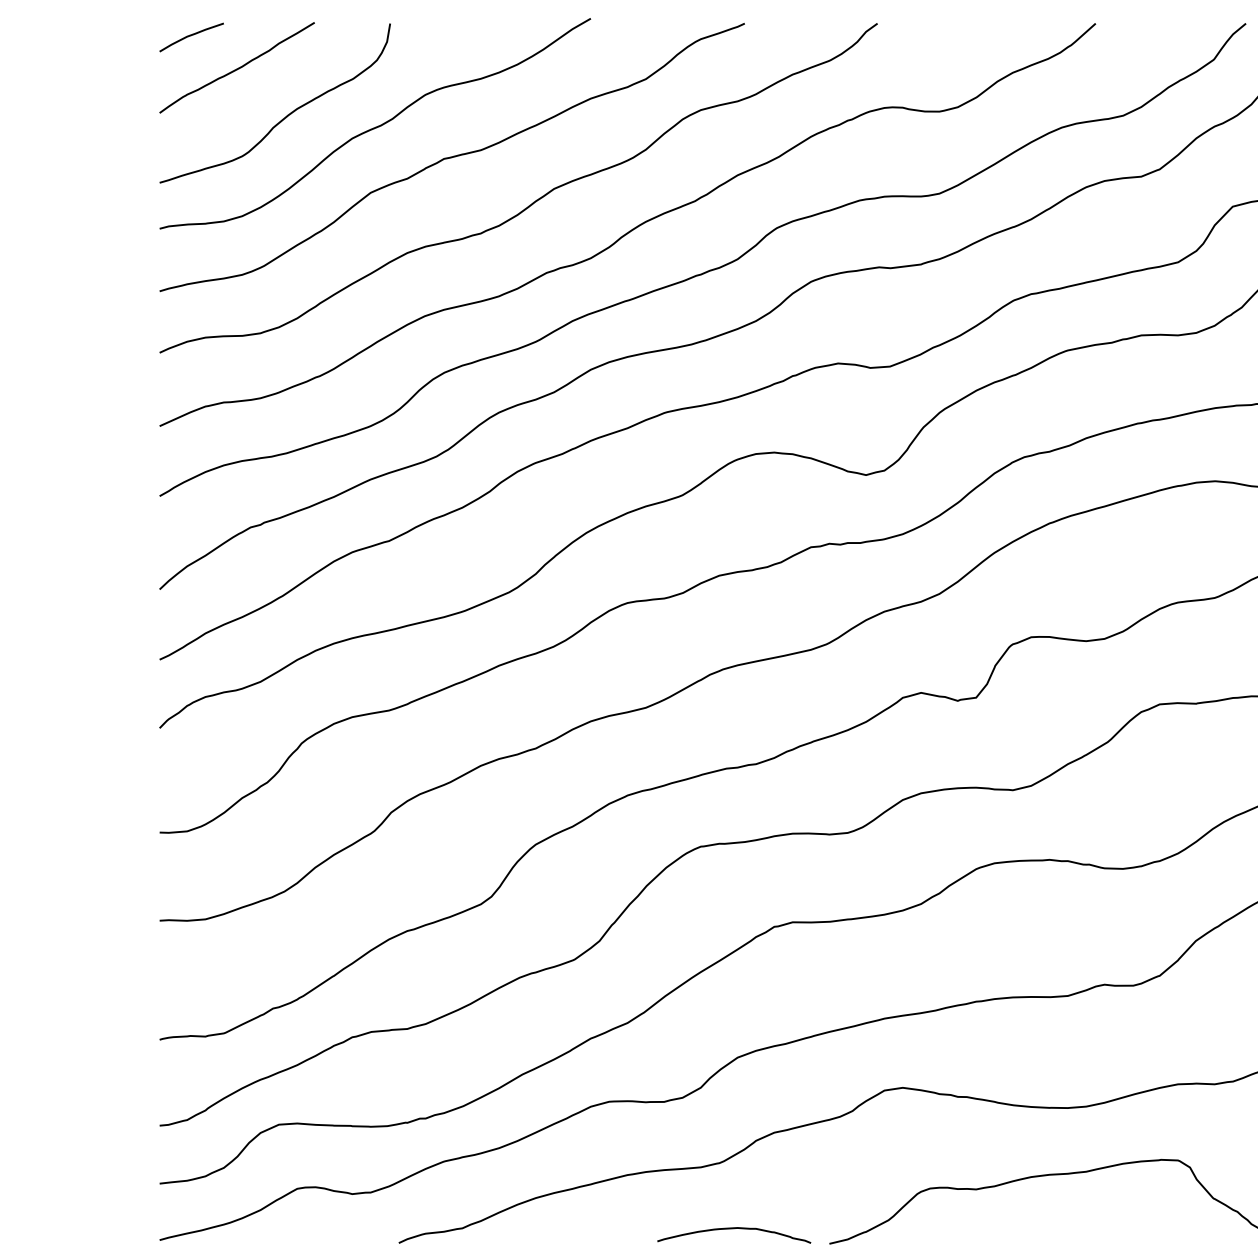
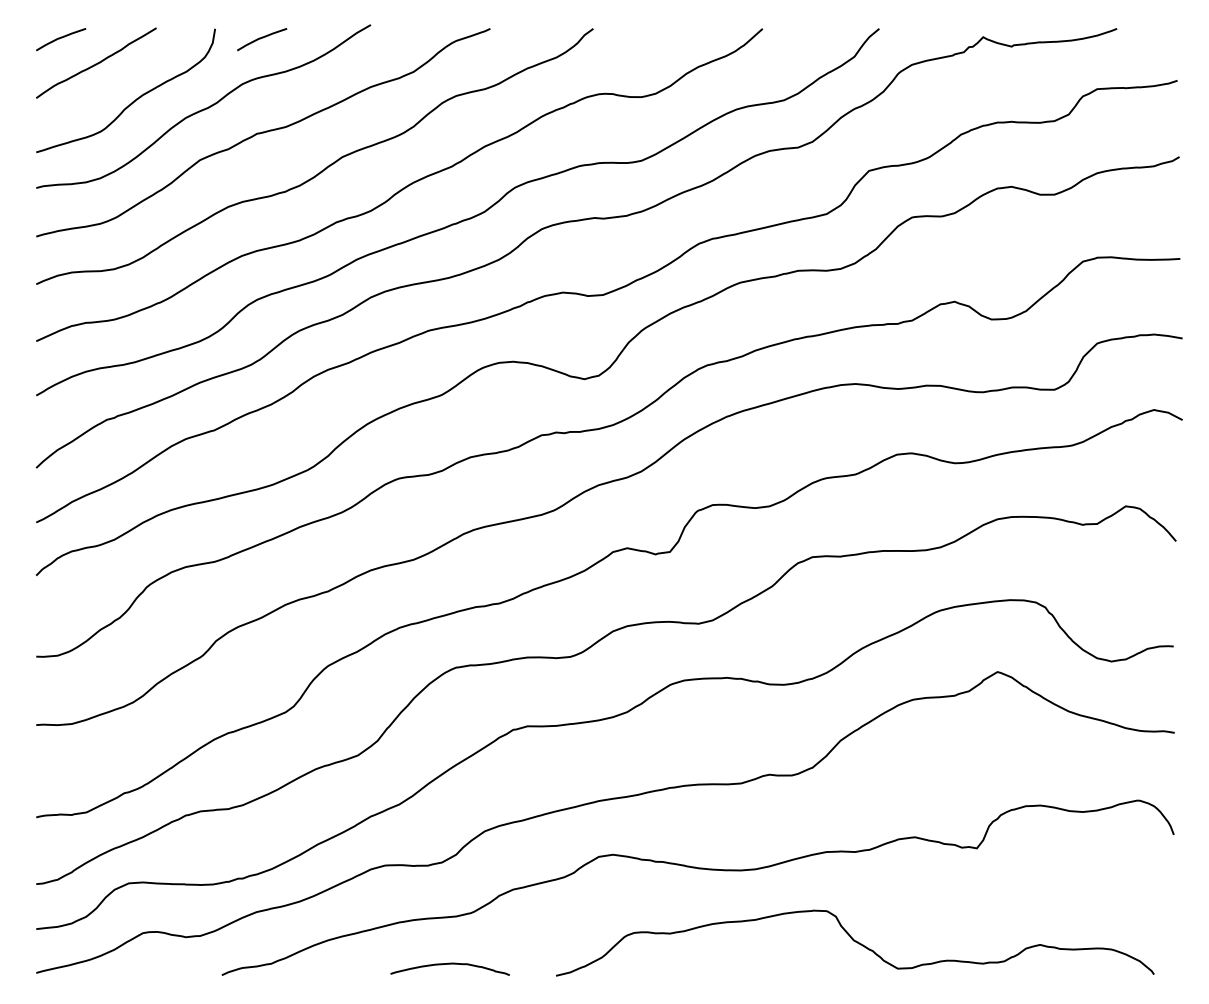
curve: (451, 36) -> (262, 38), added
curve: (733, 1229) -> (449, 964), moved

